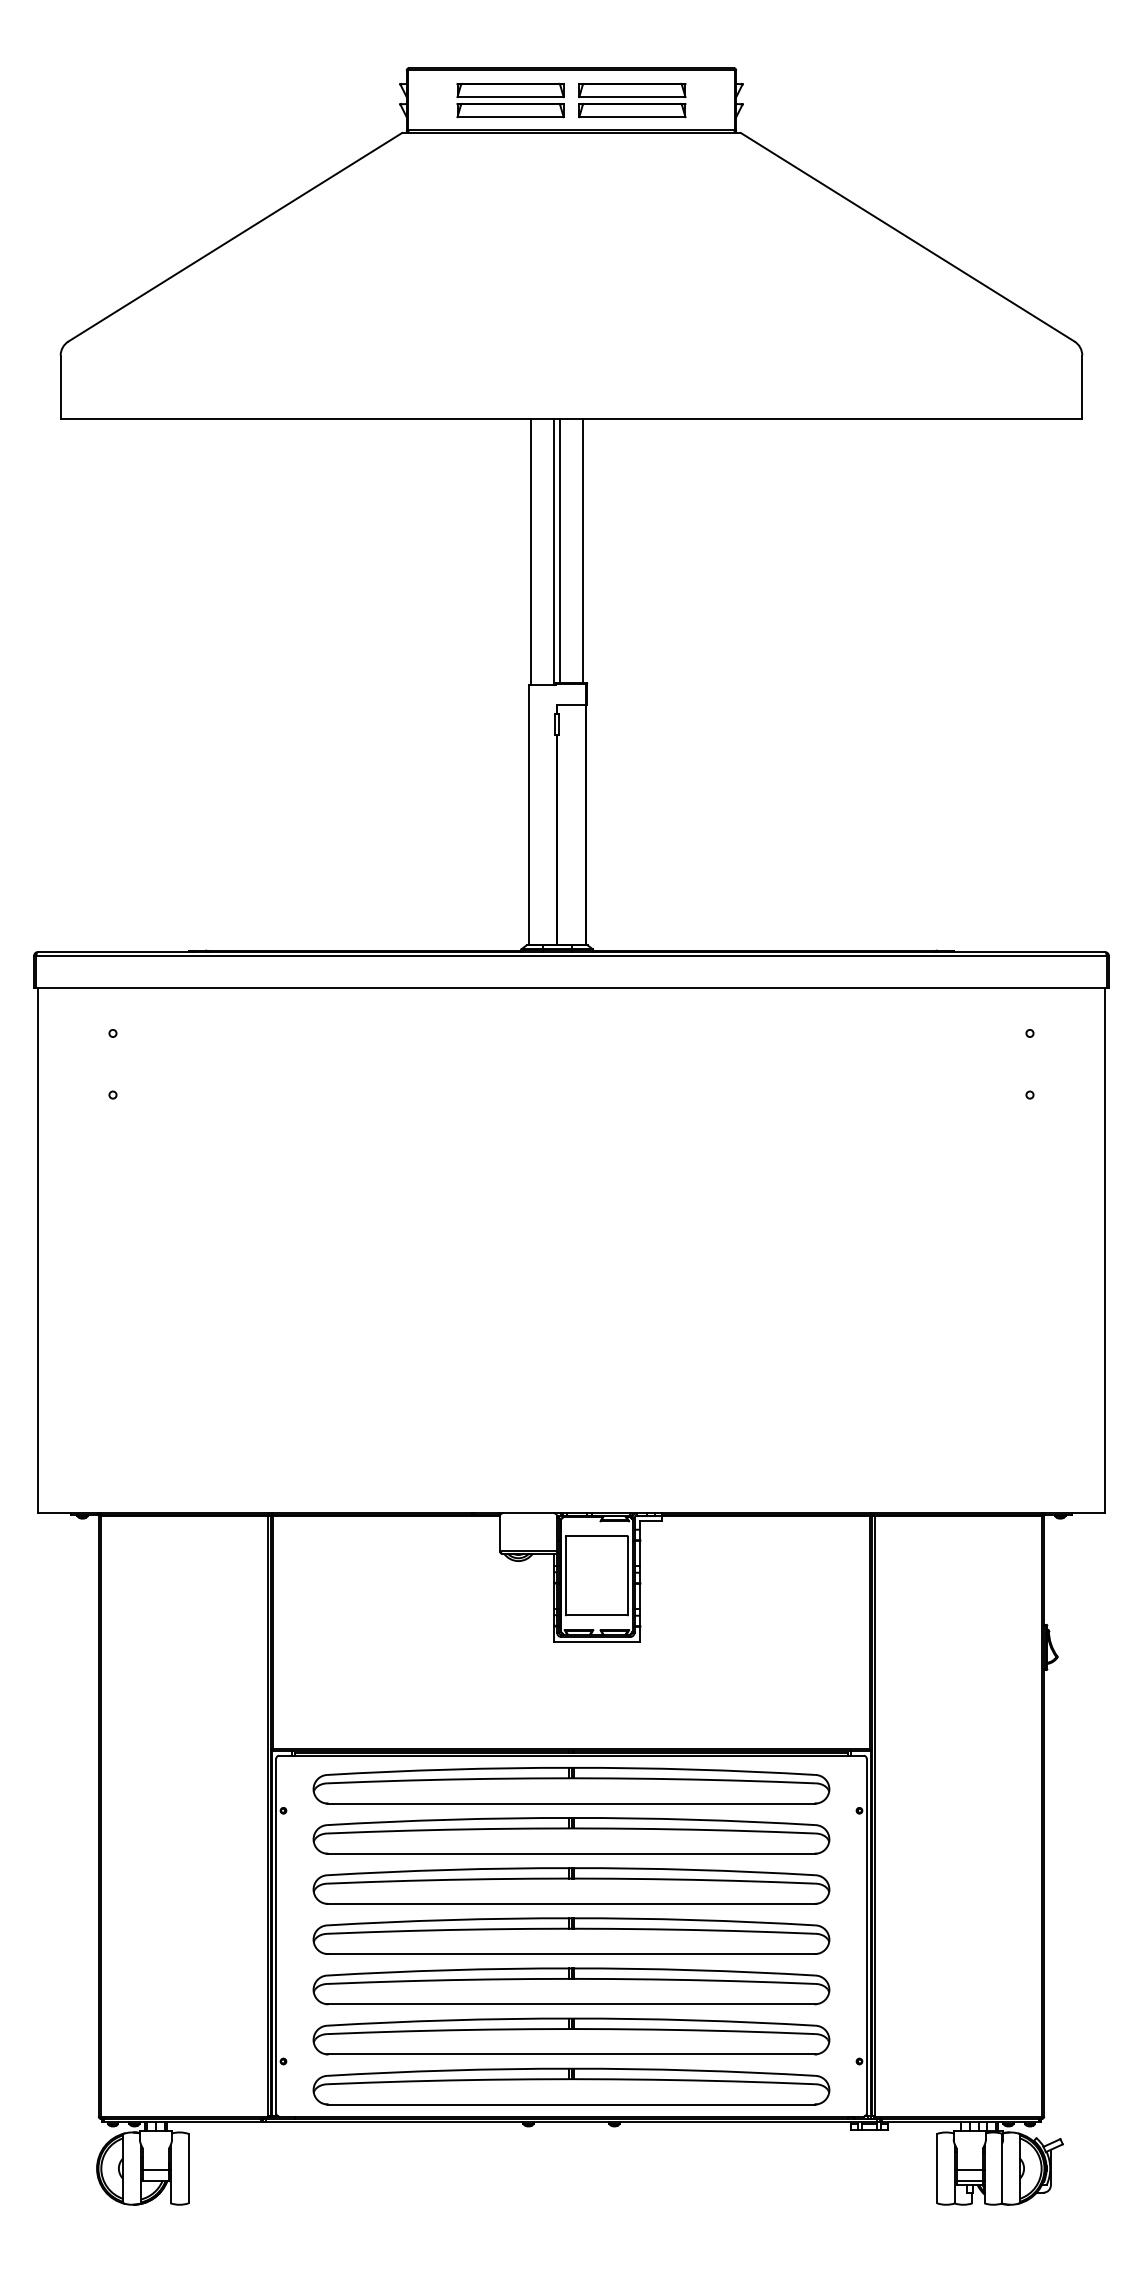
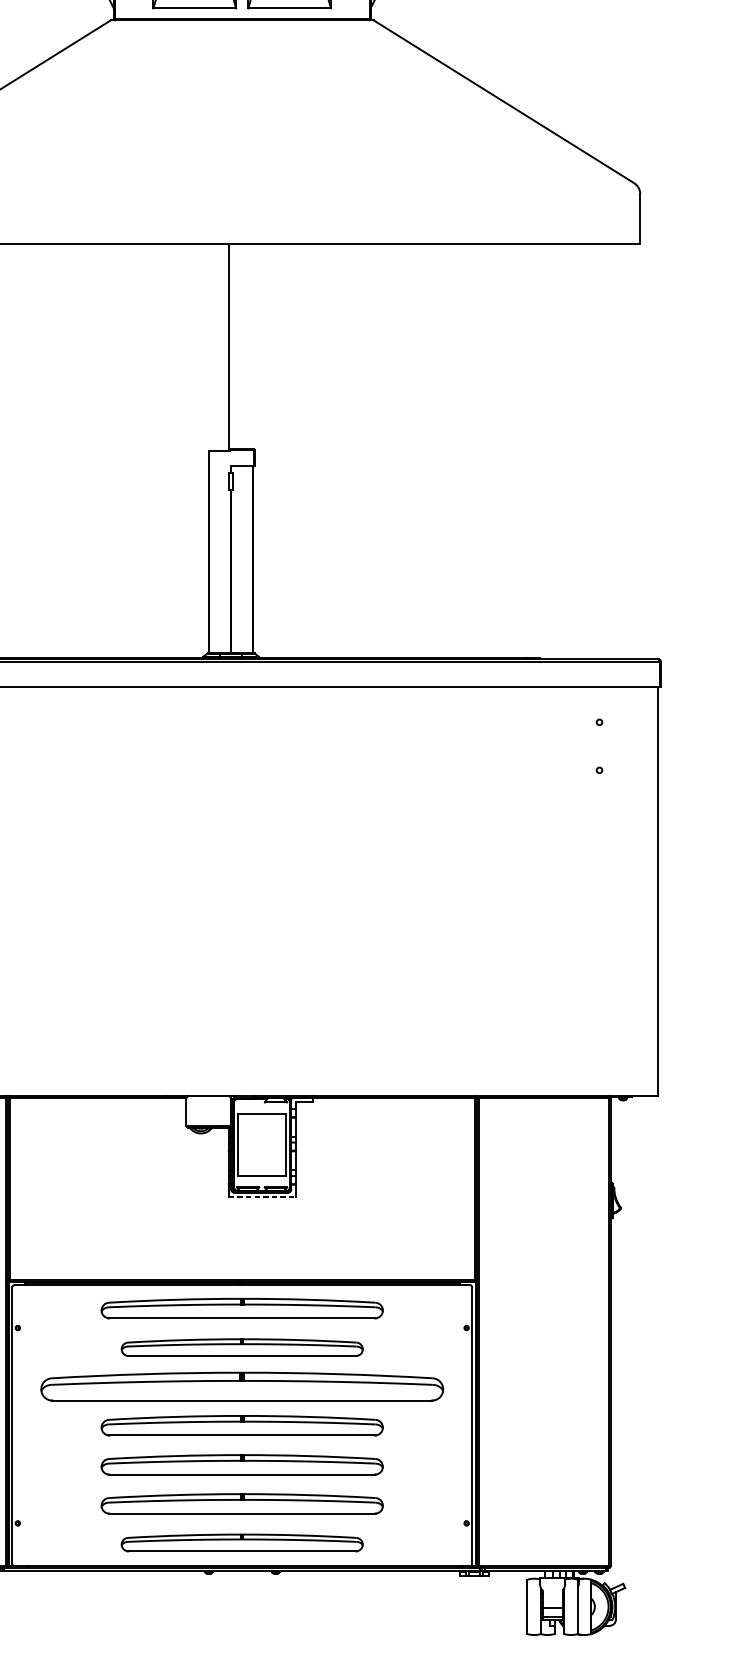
line: (560, 551) -> (233, 346), removed
line: (582, 551) -> (250, 346), removed
line: (531, 552) -> (211, 347), removed
line: (597, 1642) -> (262, 1196), solid -> dashed
part: (571, 1785) -> (242, 1308), size x0.7
part: (571, 1835) -> (242, 1347), size x0.6
part: (571, 1935) -> (242, 1425), size x0.7
part: (571, 1986) -> (242, 1464), size x0.7
part: (571, 2036) -> (242, 1503), size x0.7
part: (571, 2086) -> (242, 1542), size x0.6

